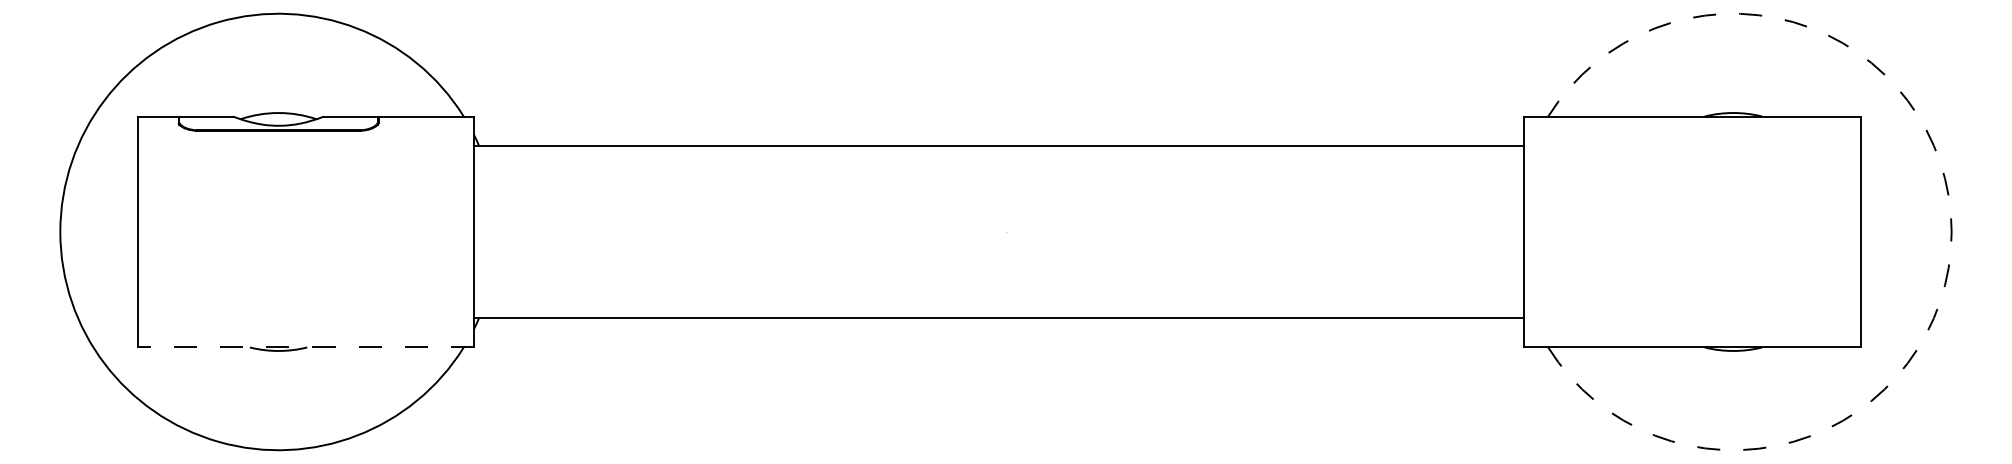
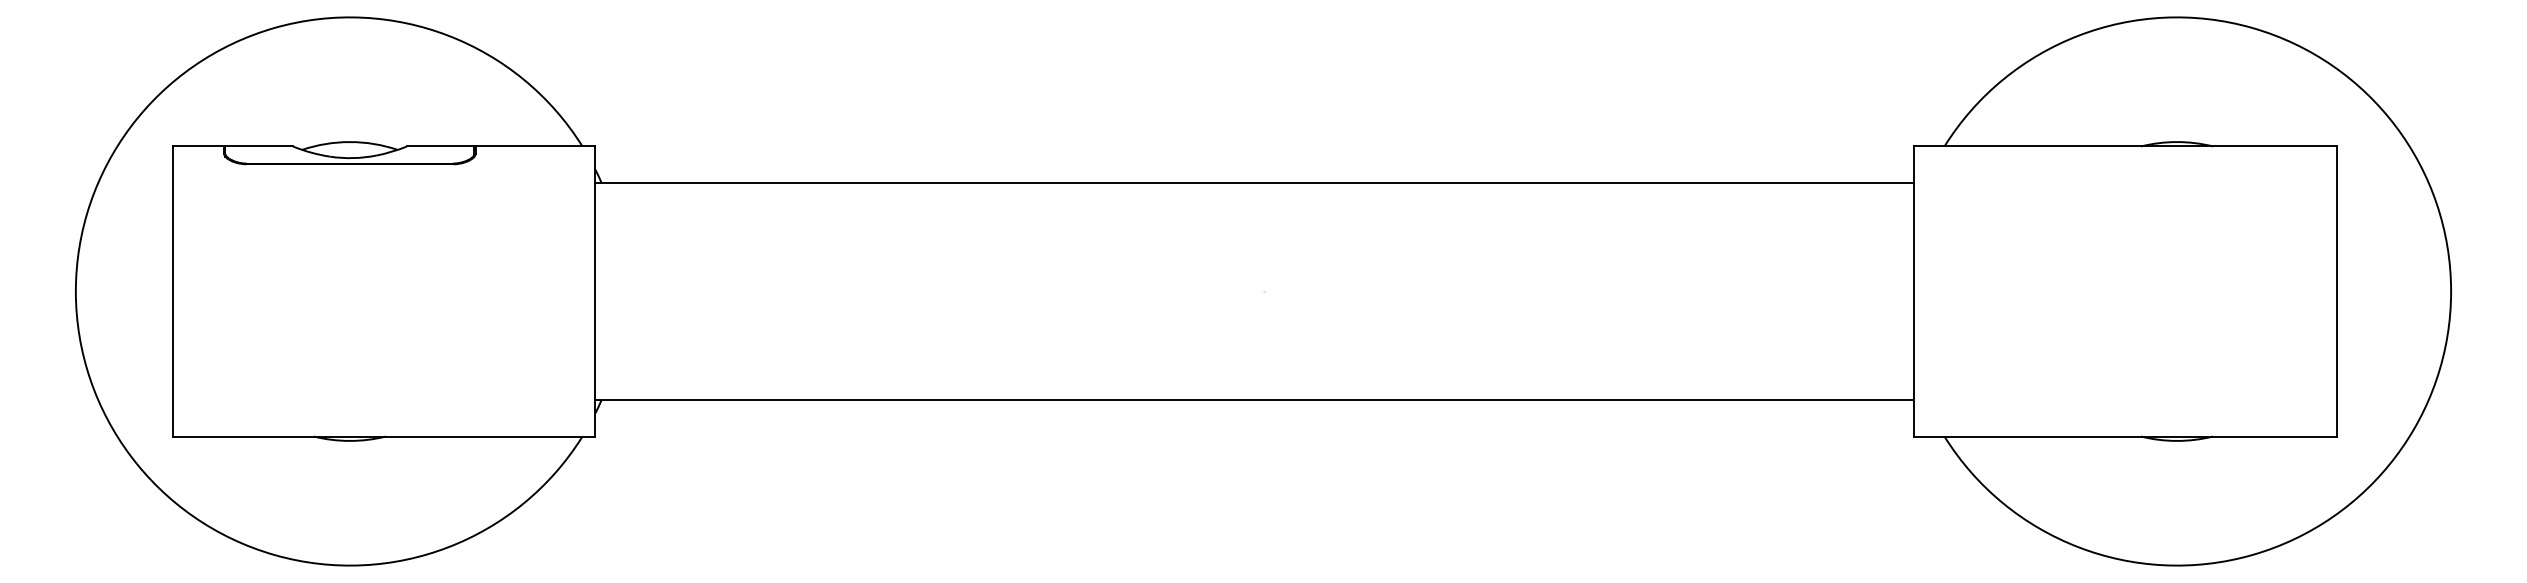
arc: (1951, 232) -> (2450, 292), dashed -> solid
line: (305, 347) -> (383, 436), dashed -> solid

